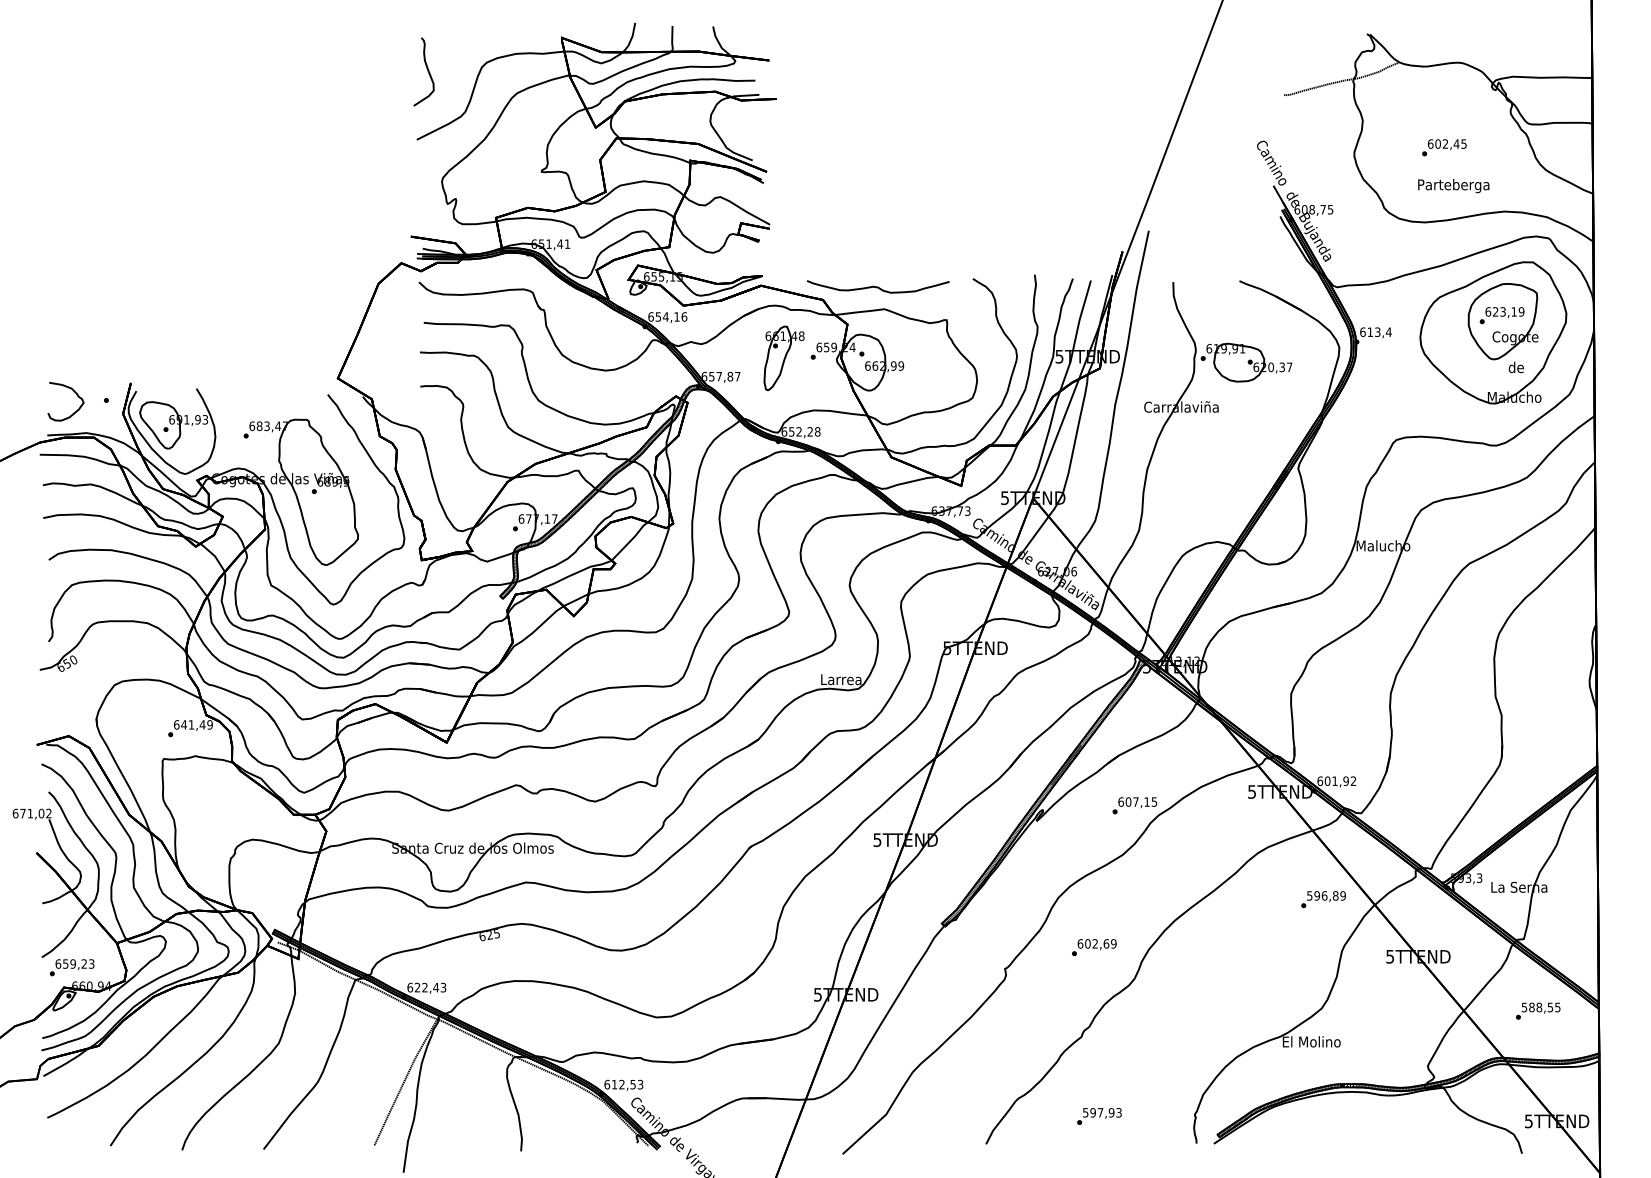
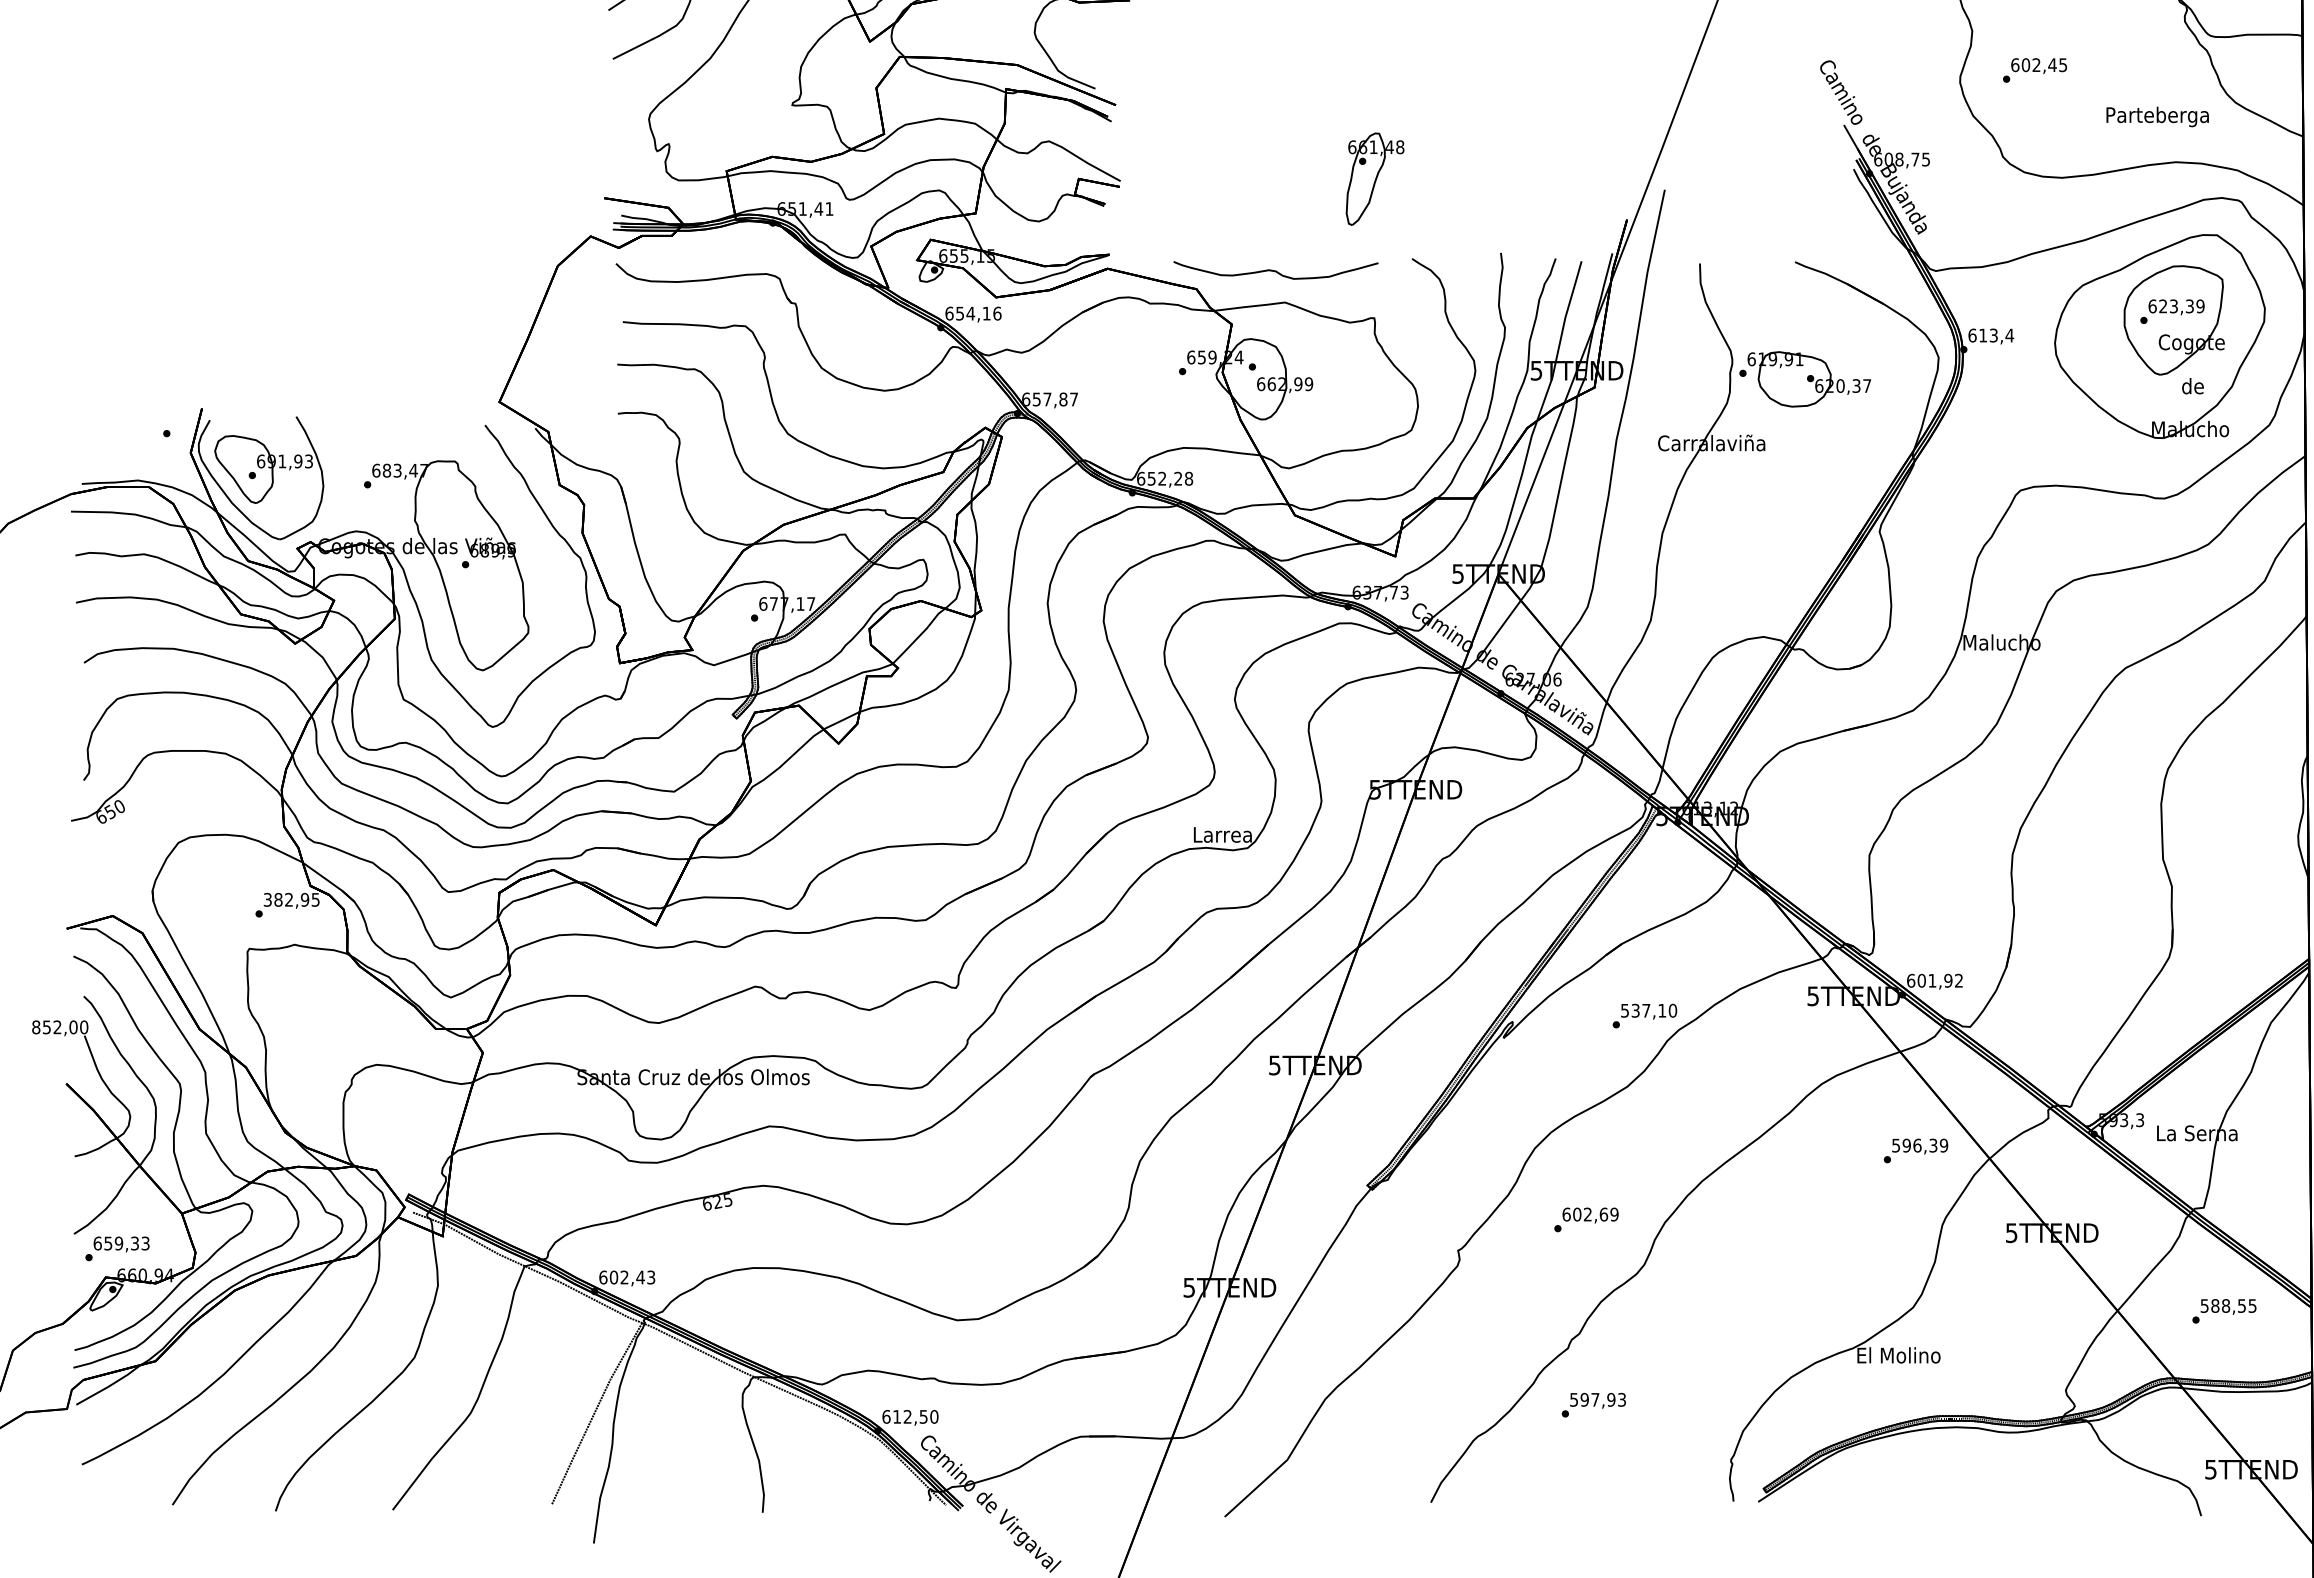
text: (1444, 147) -> (2035, 70), moved
text: (1453, 186) -> (2157, 117), moved
text: (1513, 311) -> (2188, 305), 623,19 -> 623,39
part: (783, 358) -> (1374, 179), moved
part: (76, 395) -> (123, 426), removed
text: (193, 724) -> (291, 899), 641,49 -> 382,95
text: (1137, 801) -> (1648, 1009), 607,15 -> 537,10
text: (31, 813) -> (59, 1027), 671,02 -> 852,00
text: (1335, 895) -> (1933, 1145), 596,89 -> 596,39
text: (83, 964) -> (133, 1244), 659,23 -> 659,33
text: (417, 987) -> (613, 1277), 622,43 -> 602,43
text: (640, 1084) -> (934, 1416), 612,53 -> 612,50
text: (1099, 1116) -> (1593, 1405), moved

